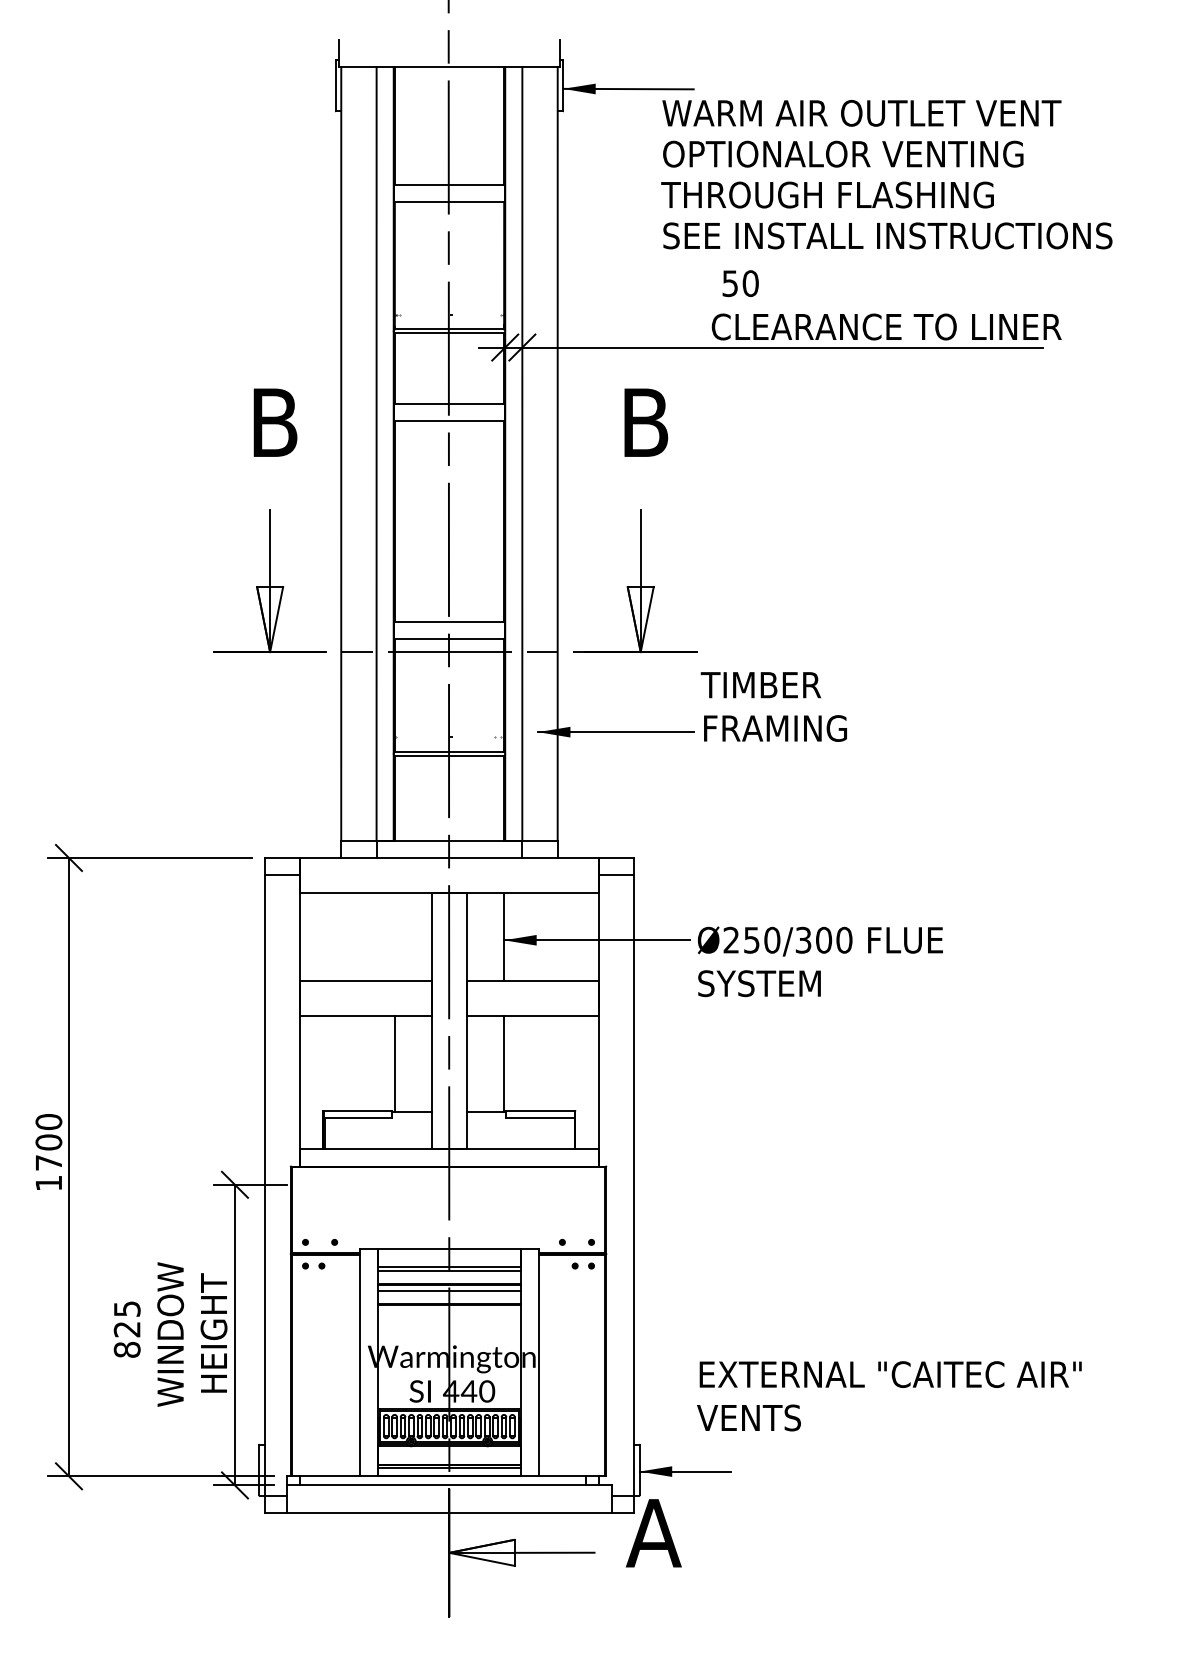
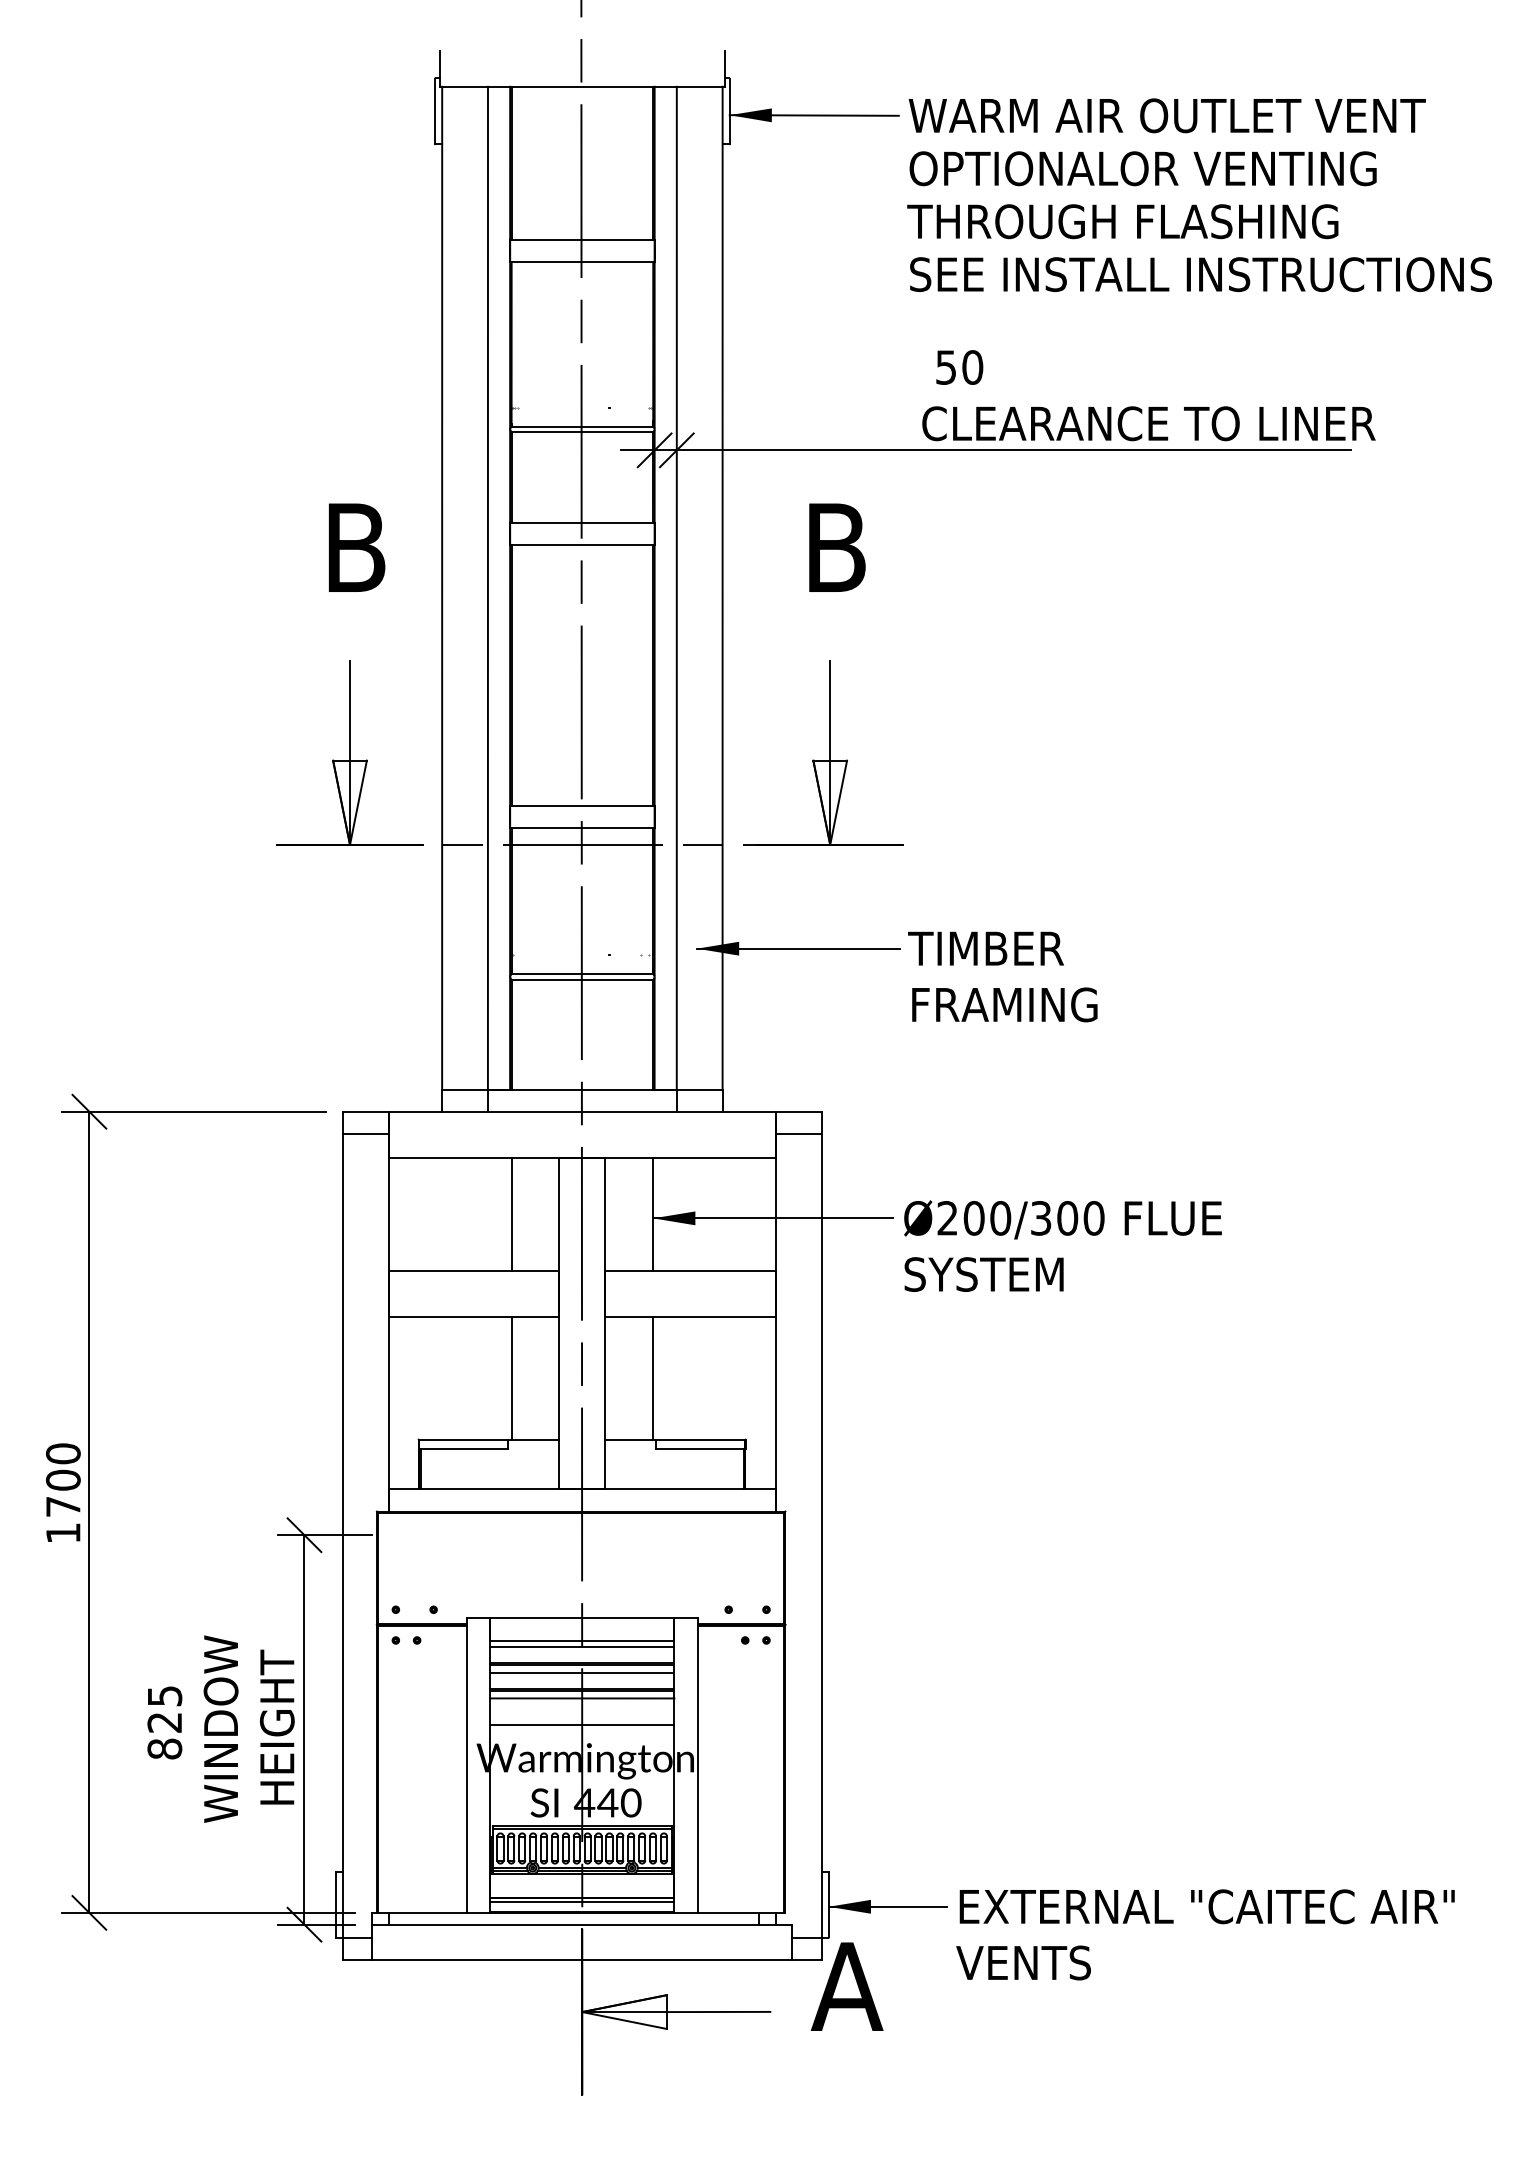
text: (886, 174) -> (1199, 195), moved
text: (773, 706) -> (1002, 976), moved
line: (394, 936) -> (511, 1213), added
text: (751, 939) -> (973, 1217), Ø250/300 -> Ø200/300
line: (449, 1310) -> (582, 1698), added
line: (449, 1331) -> (582, 1725), added
text: (889, 1396) -> (1205, 1935), moved

